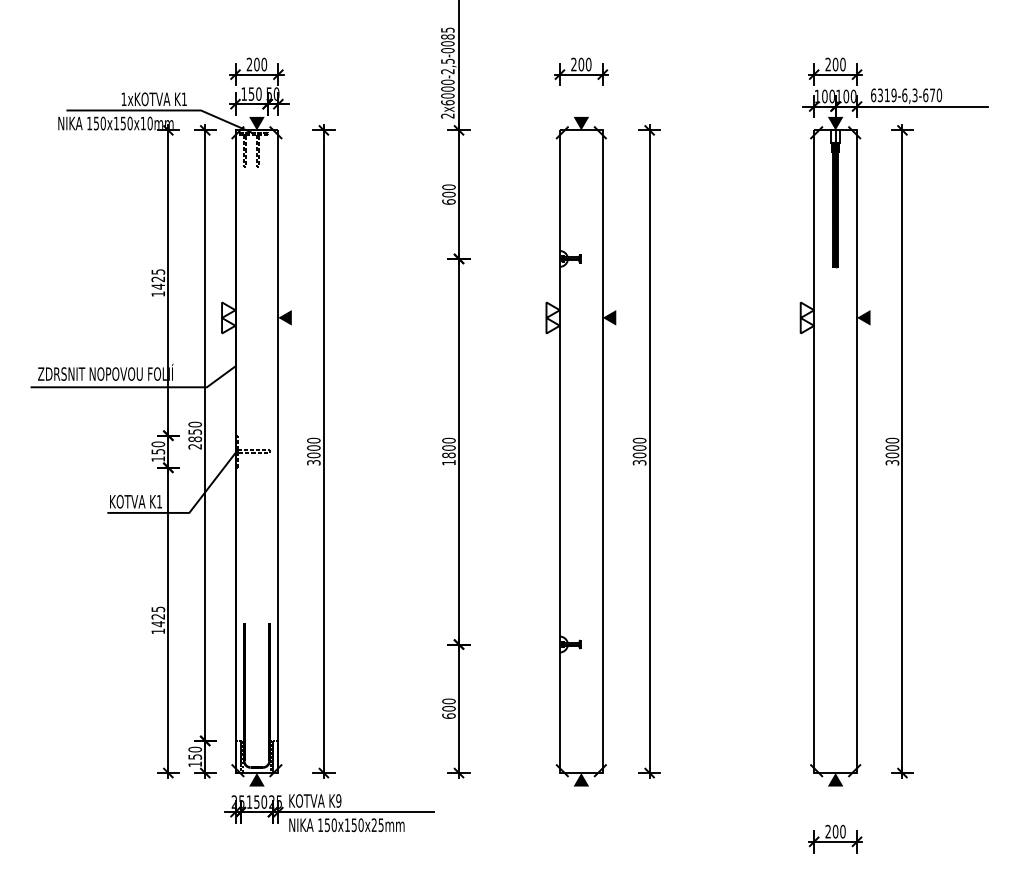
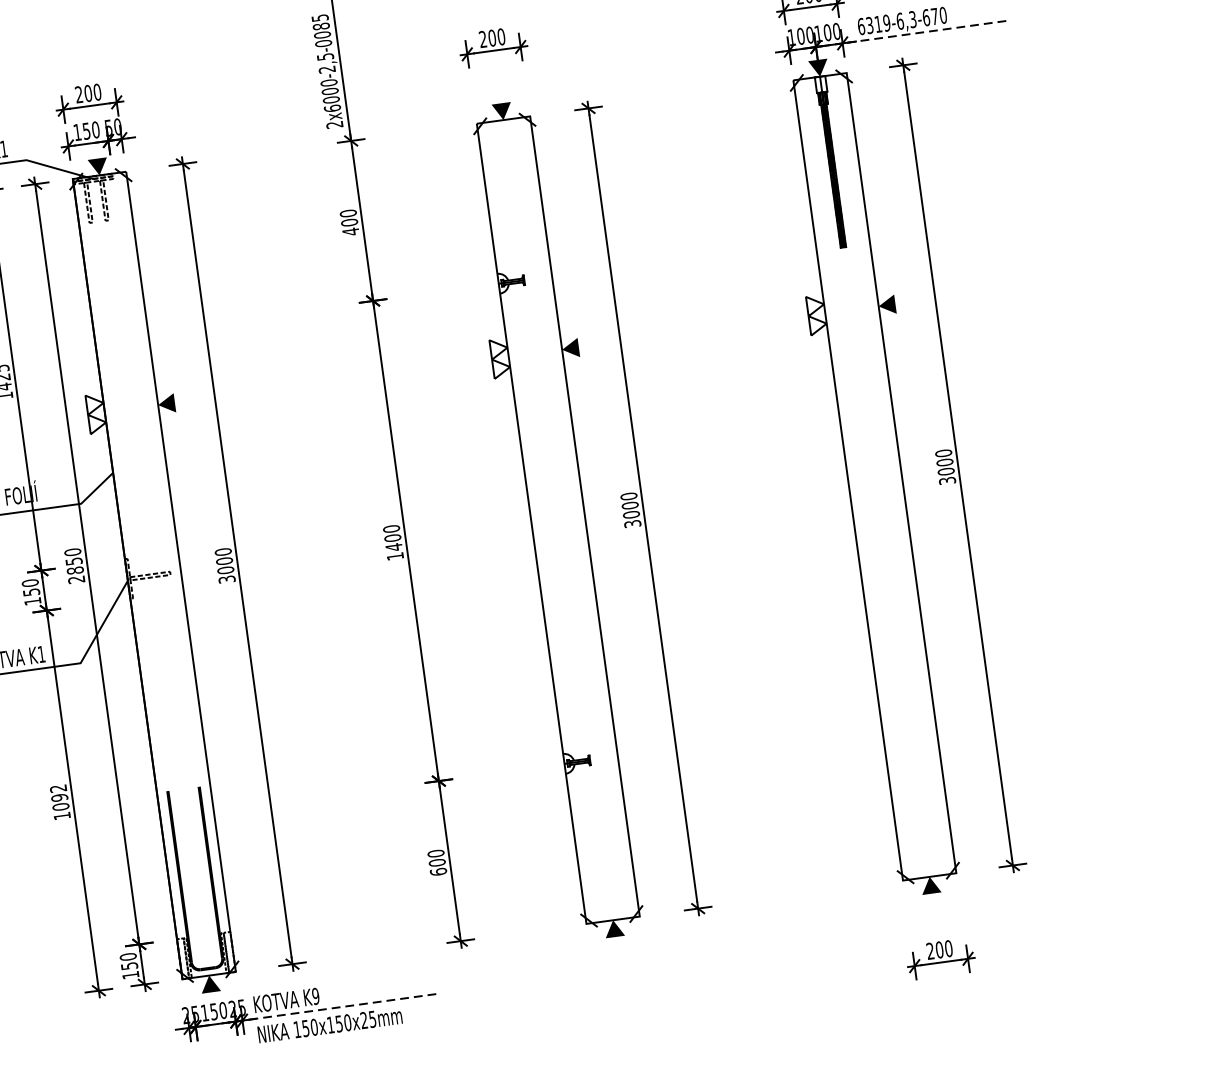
line: (923, 106) -> (925, 31), solid -> dashed
text: (448, 202) -> (350, 232), 600 -> 400
text: (448, 455) -> (393, 547), 1800 -> 1400
text: (158, 616) -> (59, 797), 1425 -> 1092
line: (356, 812) -> (339, 1007), solid -> dashed

